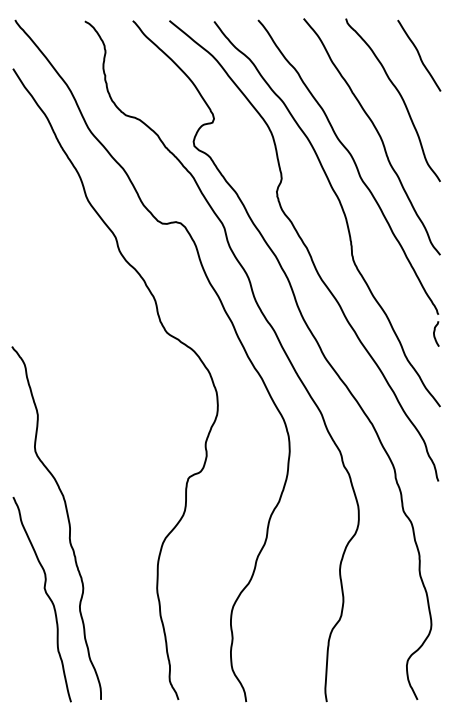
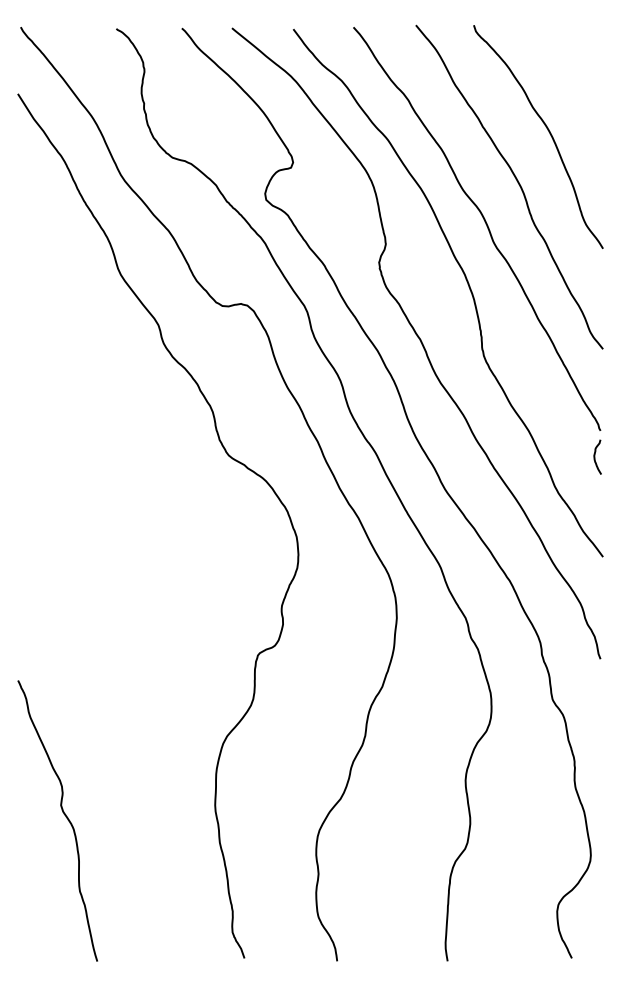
curve: (419, 55) -> (574, 75), removed
curve: (67, 519) -> (92, 711), removed

